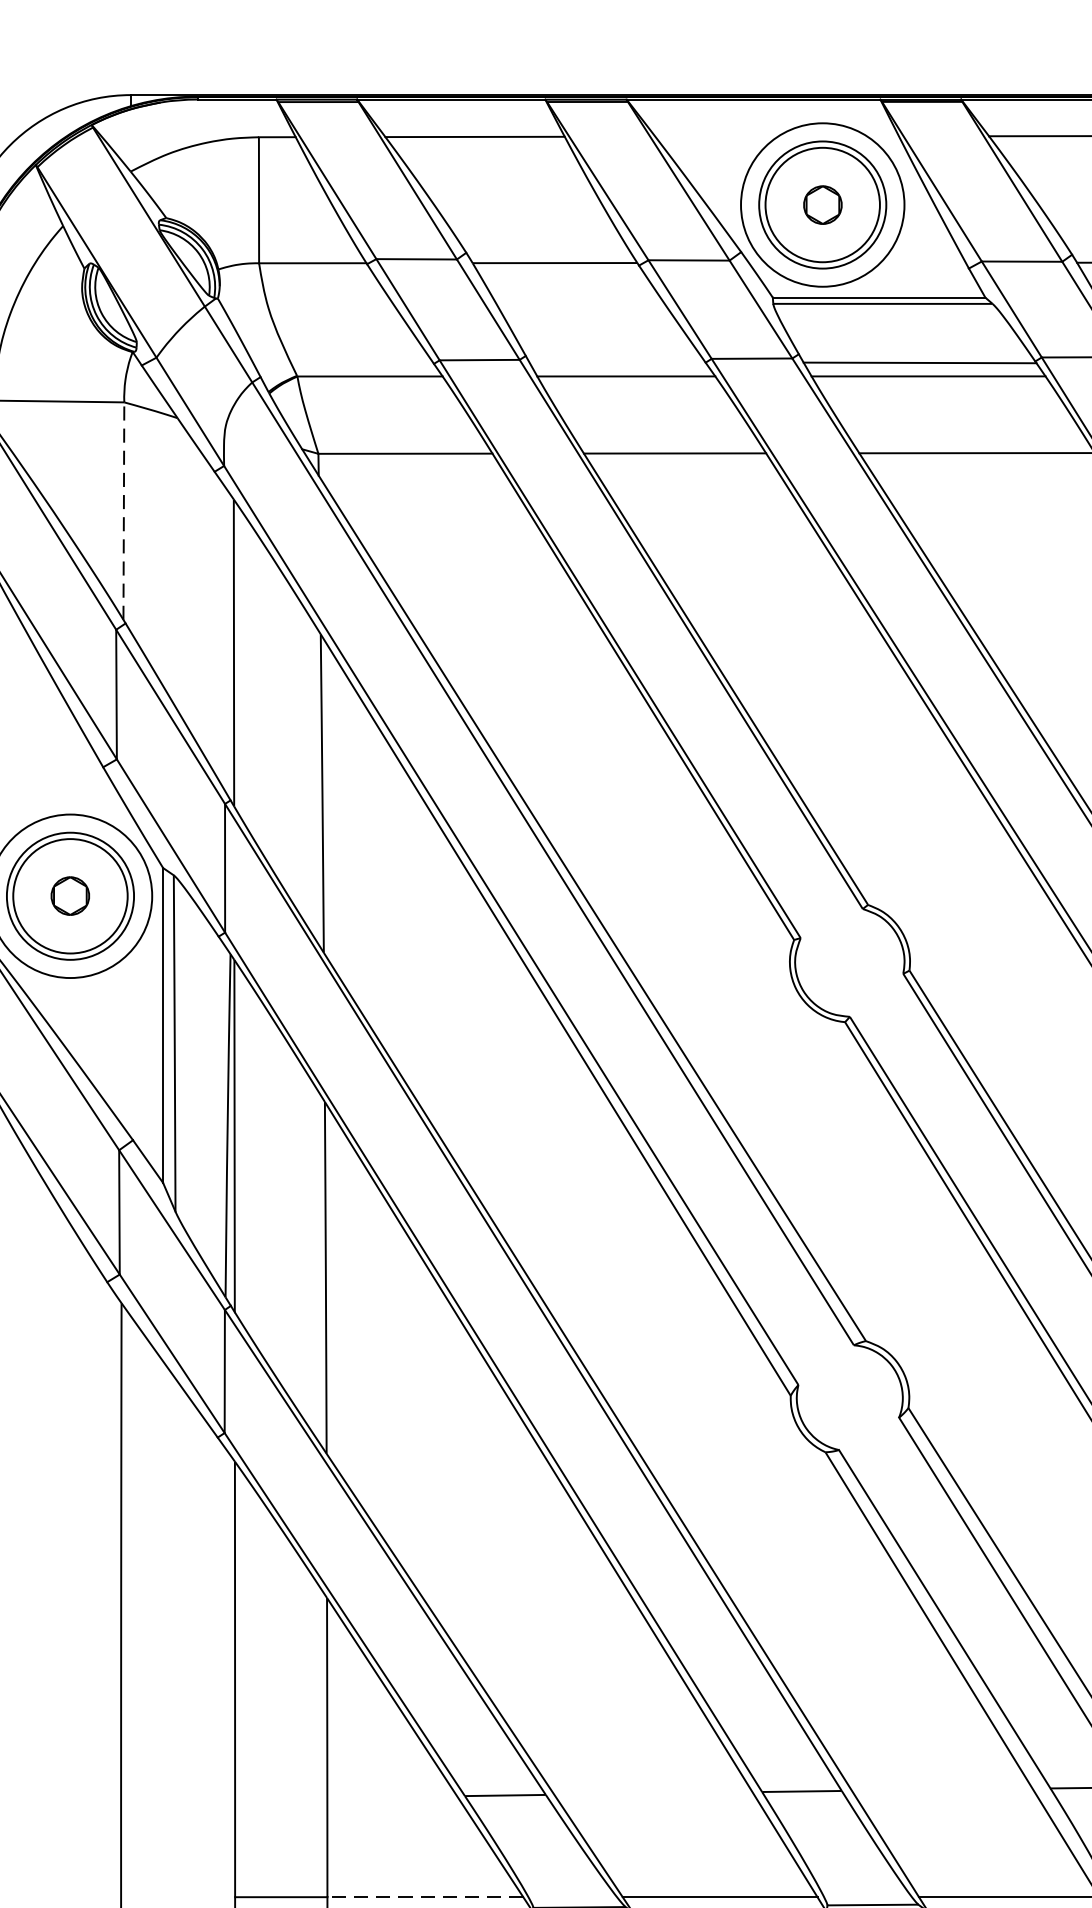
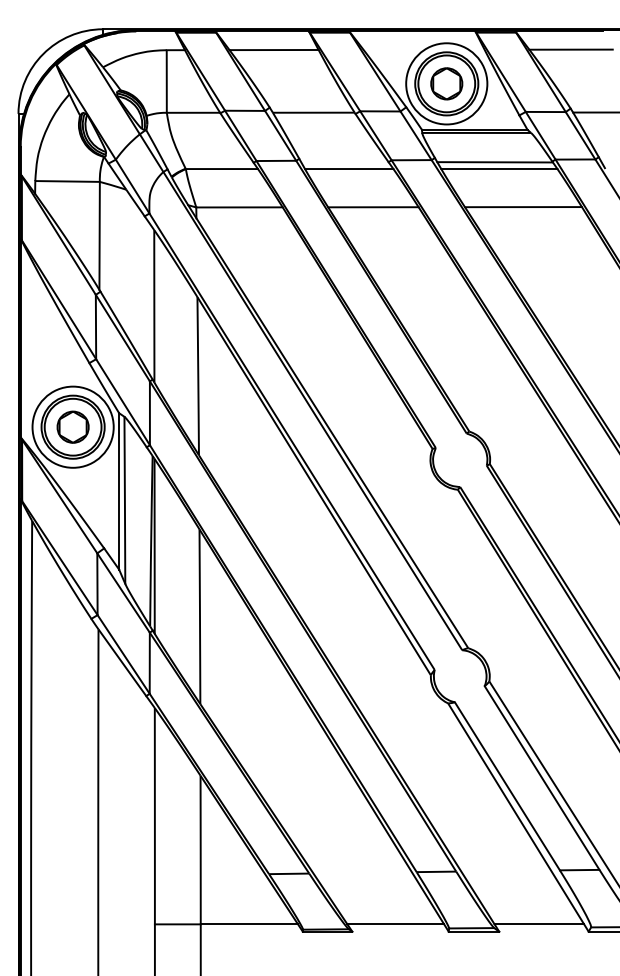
part: (822, 204) -> (446, 83), size x1.67
line: (123, 510) -> (99, 235), dashed -> solid
part: (69, 894) -> (72, 426), size x1.67
line: (425, 1897) -> (249, 924), dashed -> solid

